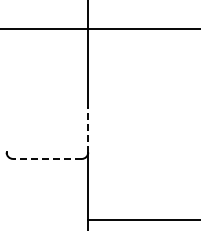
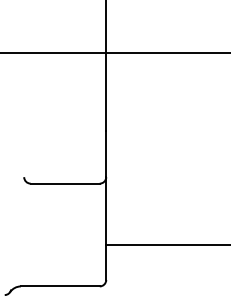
line: (88, 129) -> (106, 154), dashed -> solid
line: (47, 158) -> (65, 183), dashed -> solid

